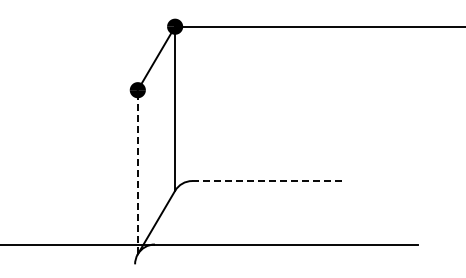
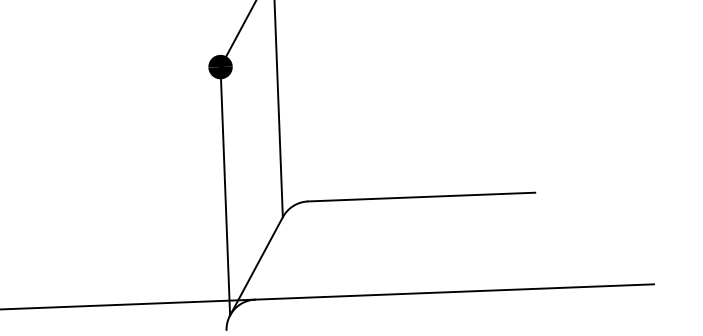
line: (137, 171) -> (224, 190), dashed -> solid
line: (267, 181) -> (422, 197), dashed -> solid

